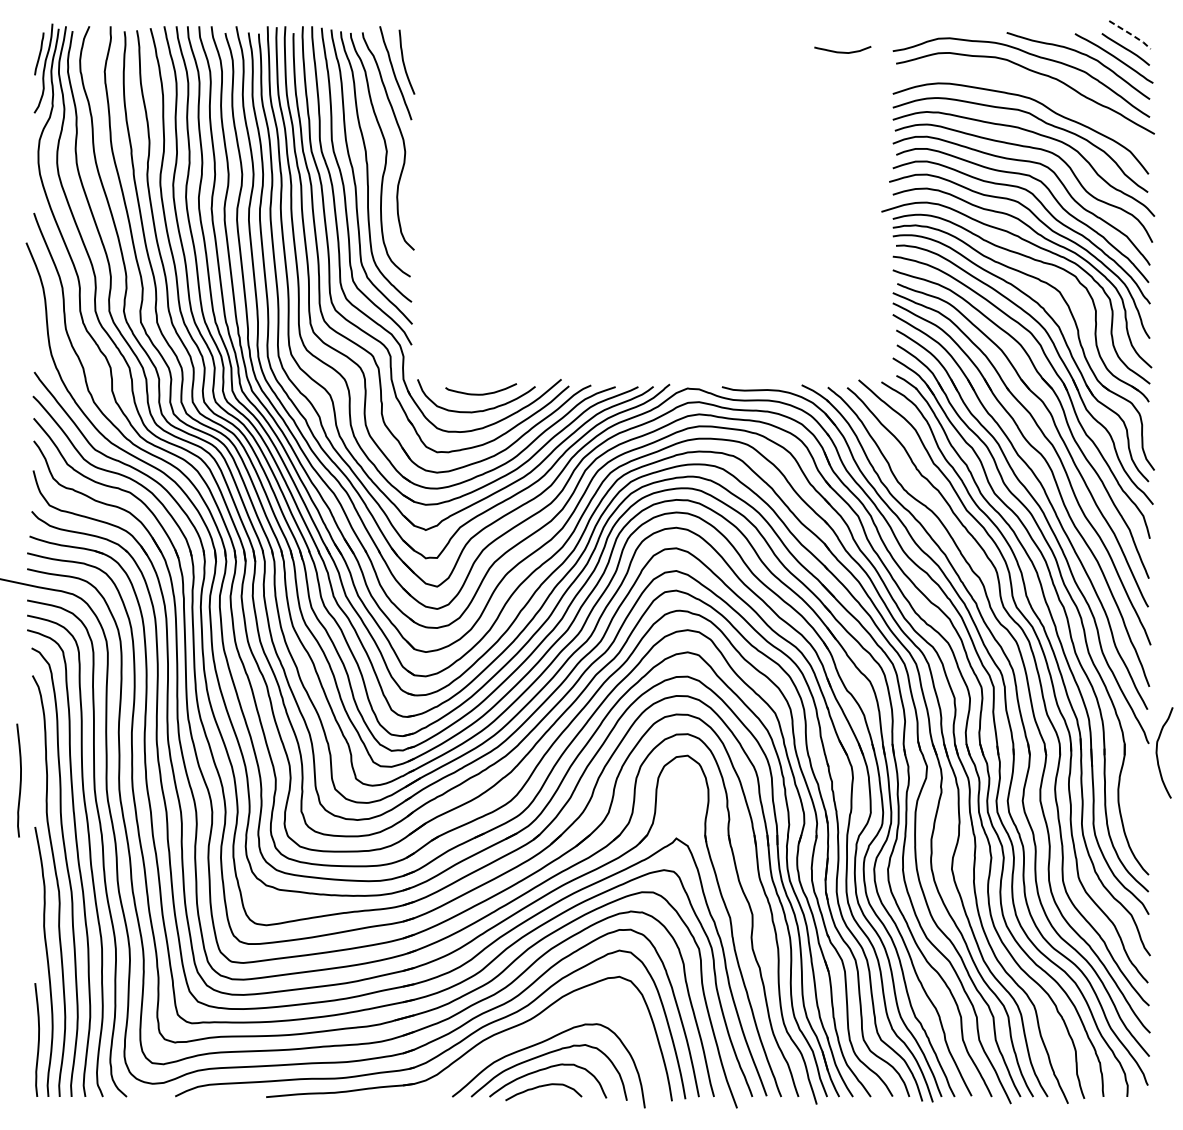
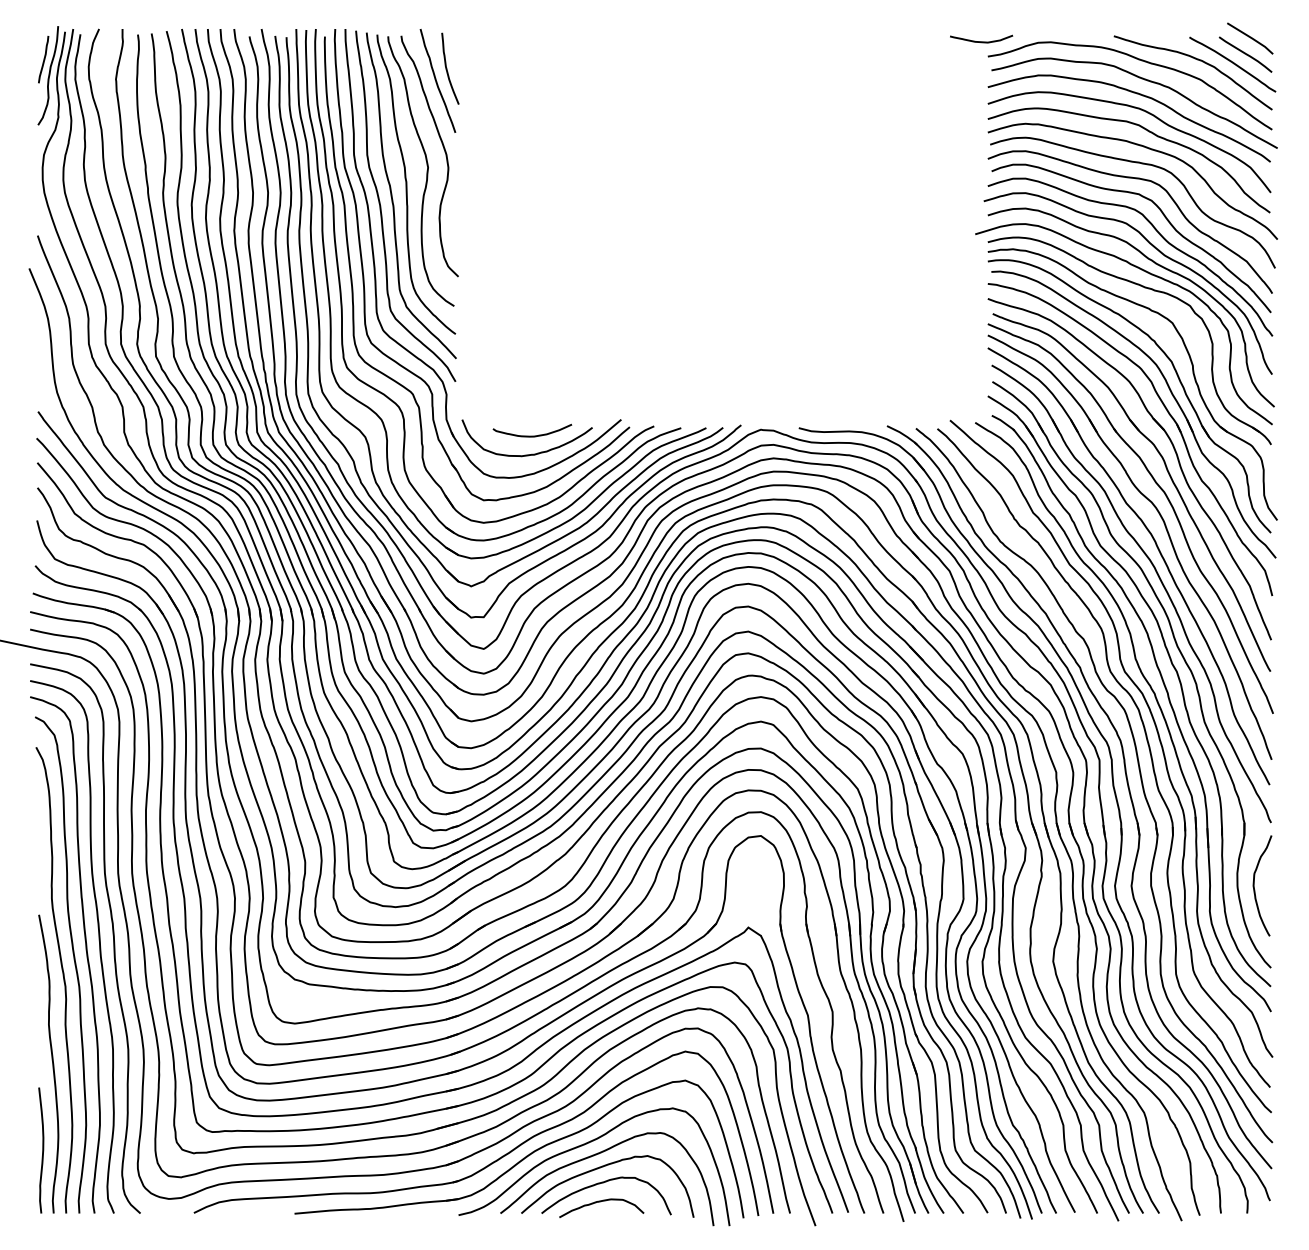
line: (1132, 34) -> (1252, 38), dashed -> solid
curve: (842, 52) -> (981, 41), moved
curve: (1027, 85) -> (1136, 94), added
curve: (1157, 752) -> (1254, 885), moved
curve: (20, 780) -> (22, 863), removed
curve: (528, 1035) -> (584, 1145), added

